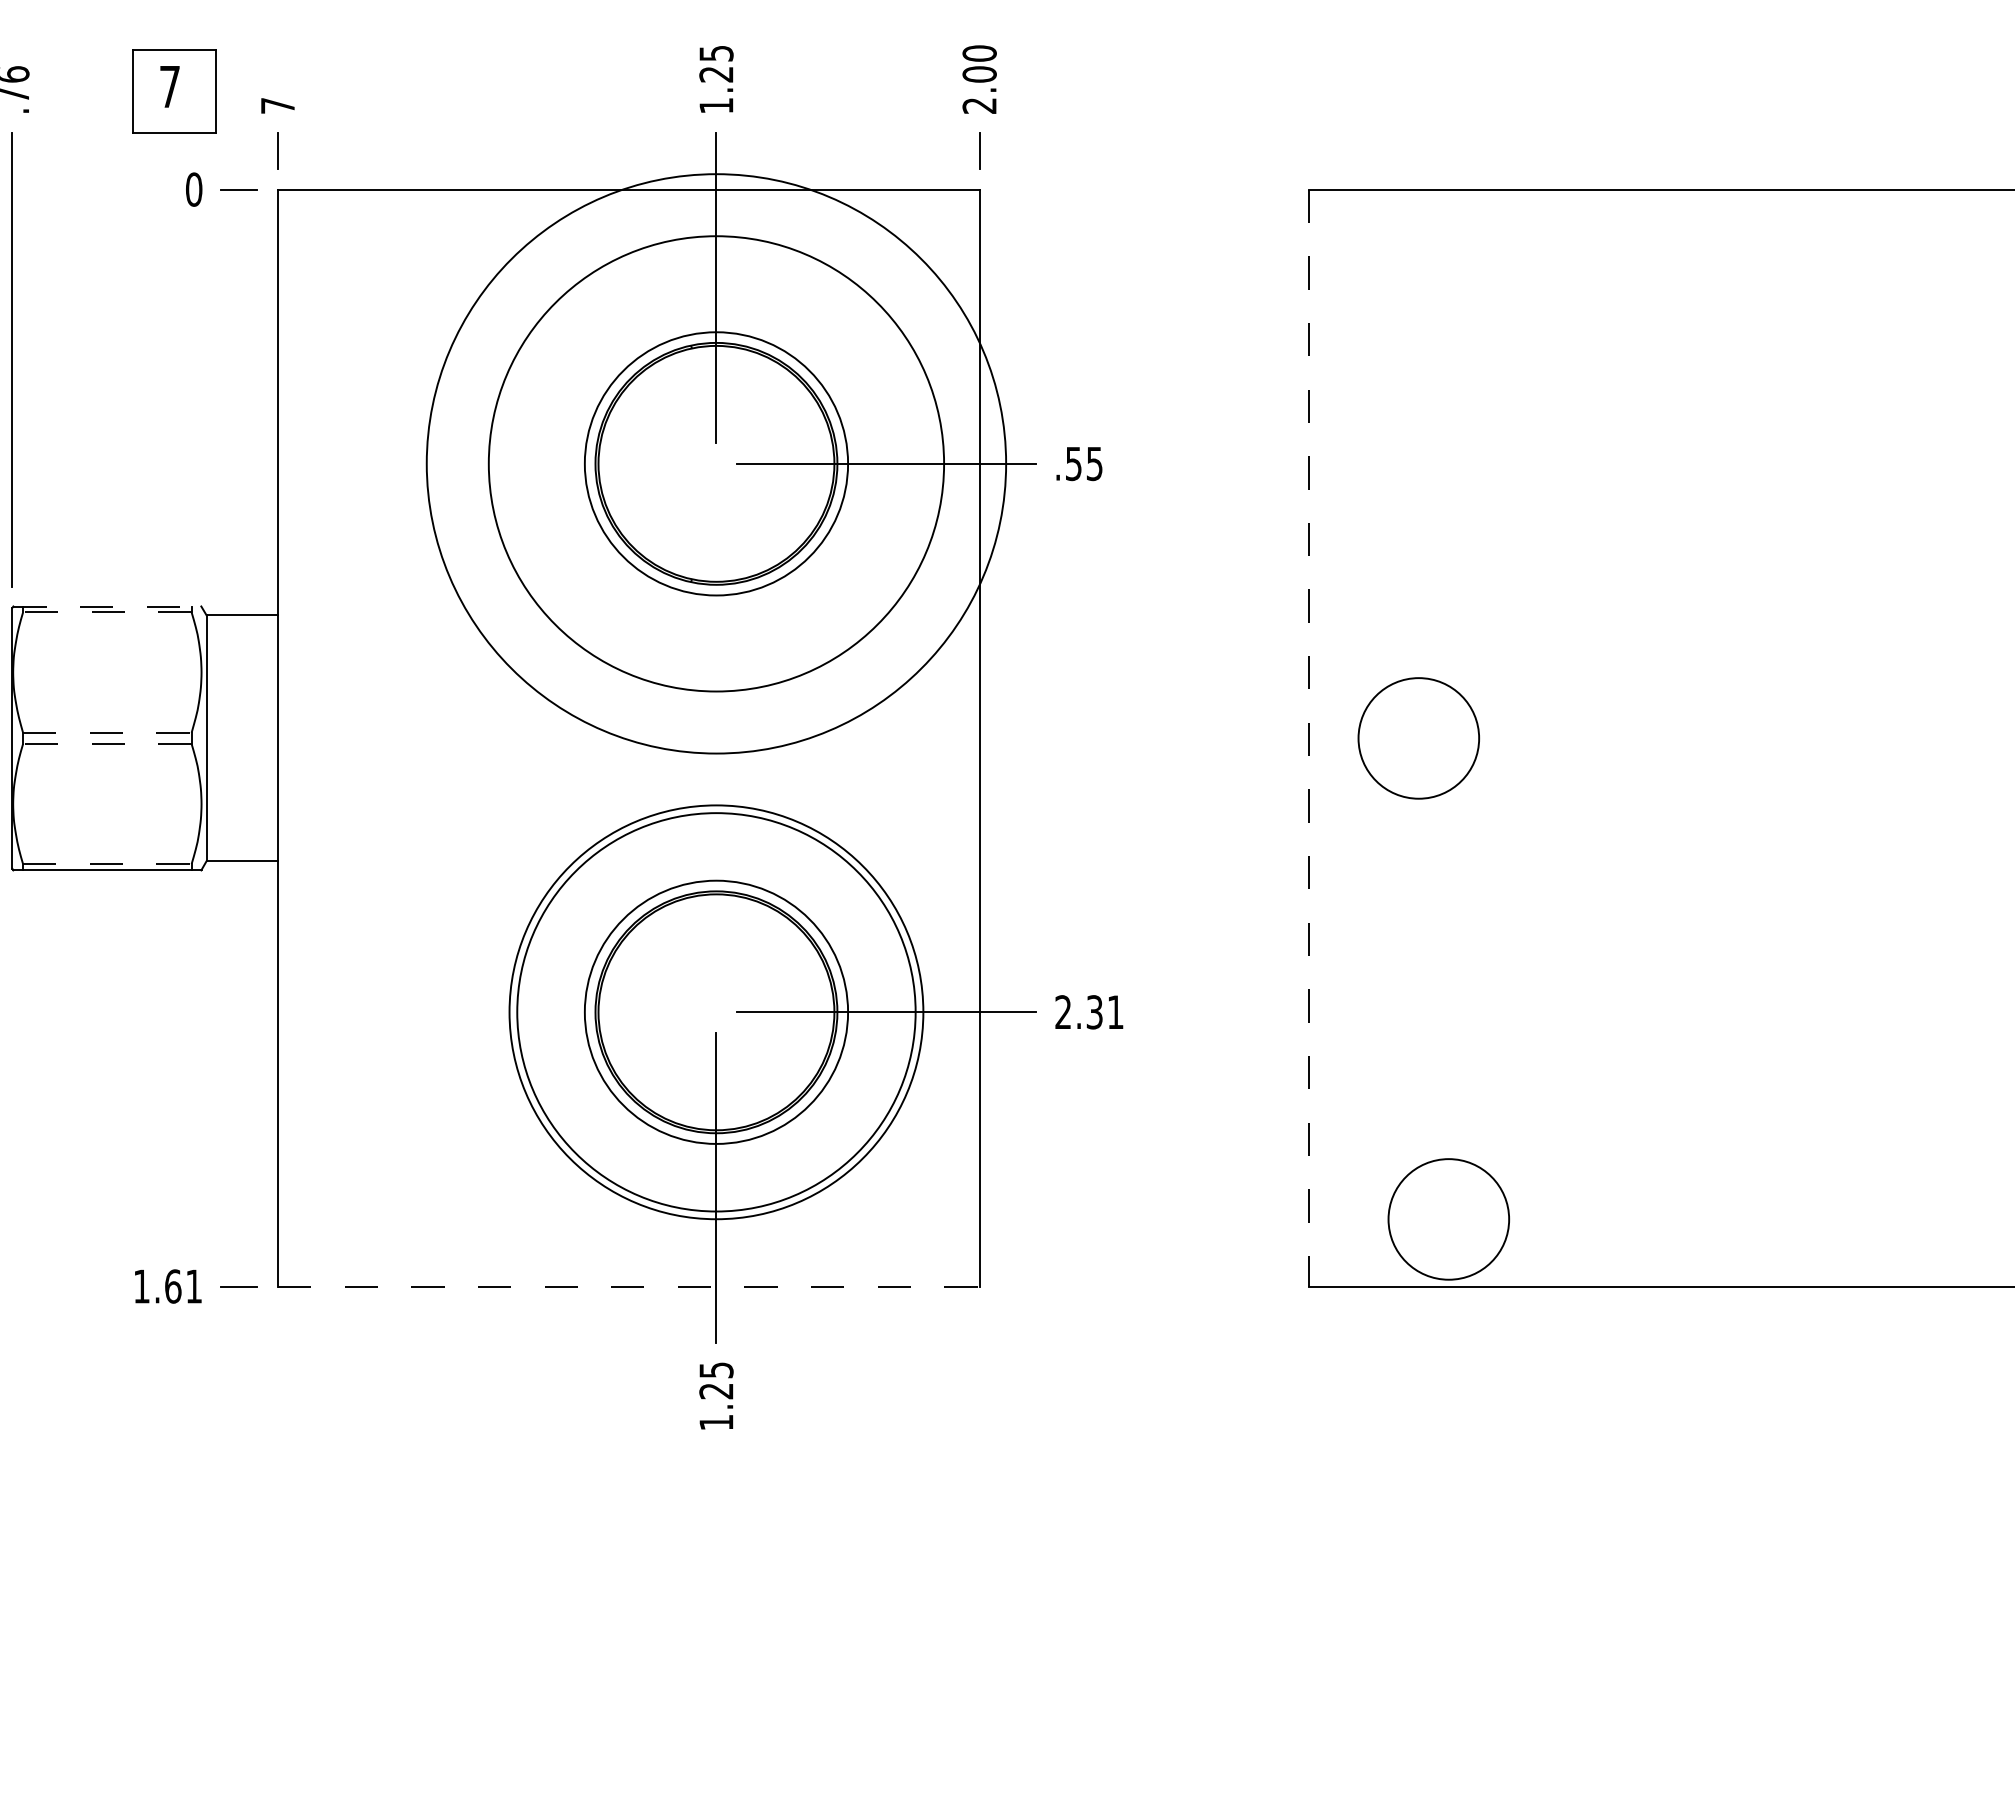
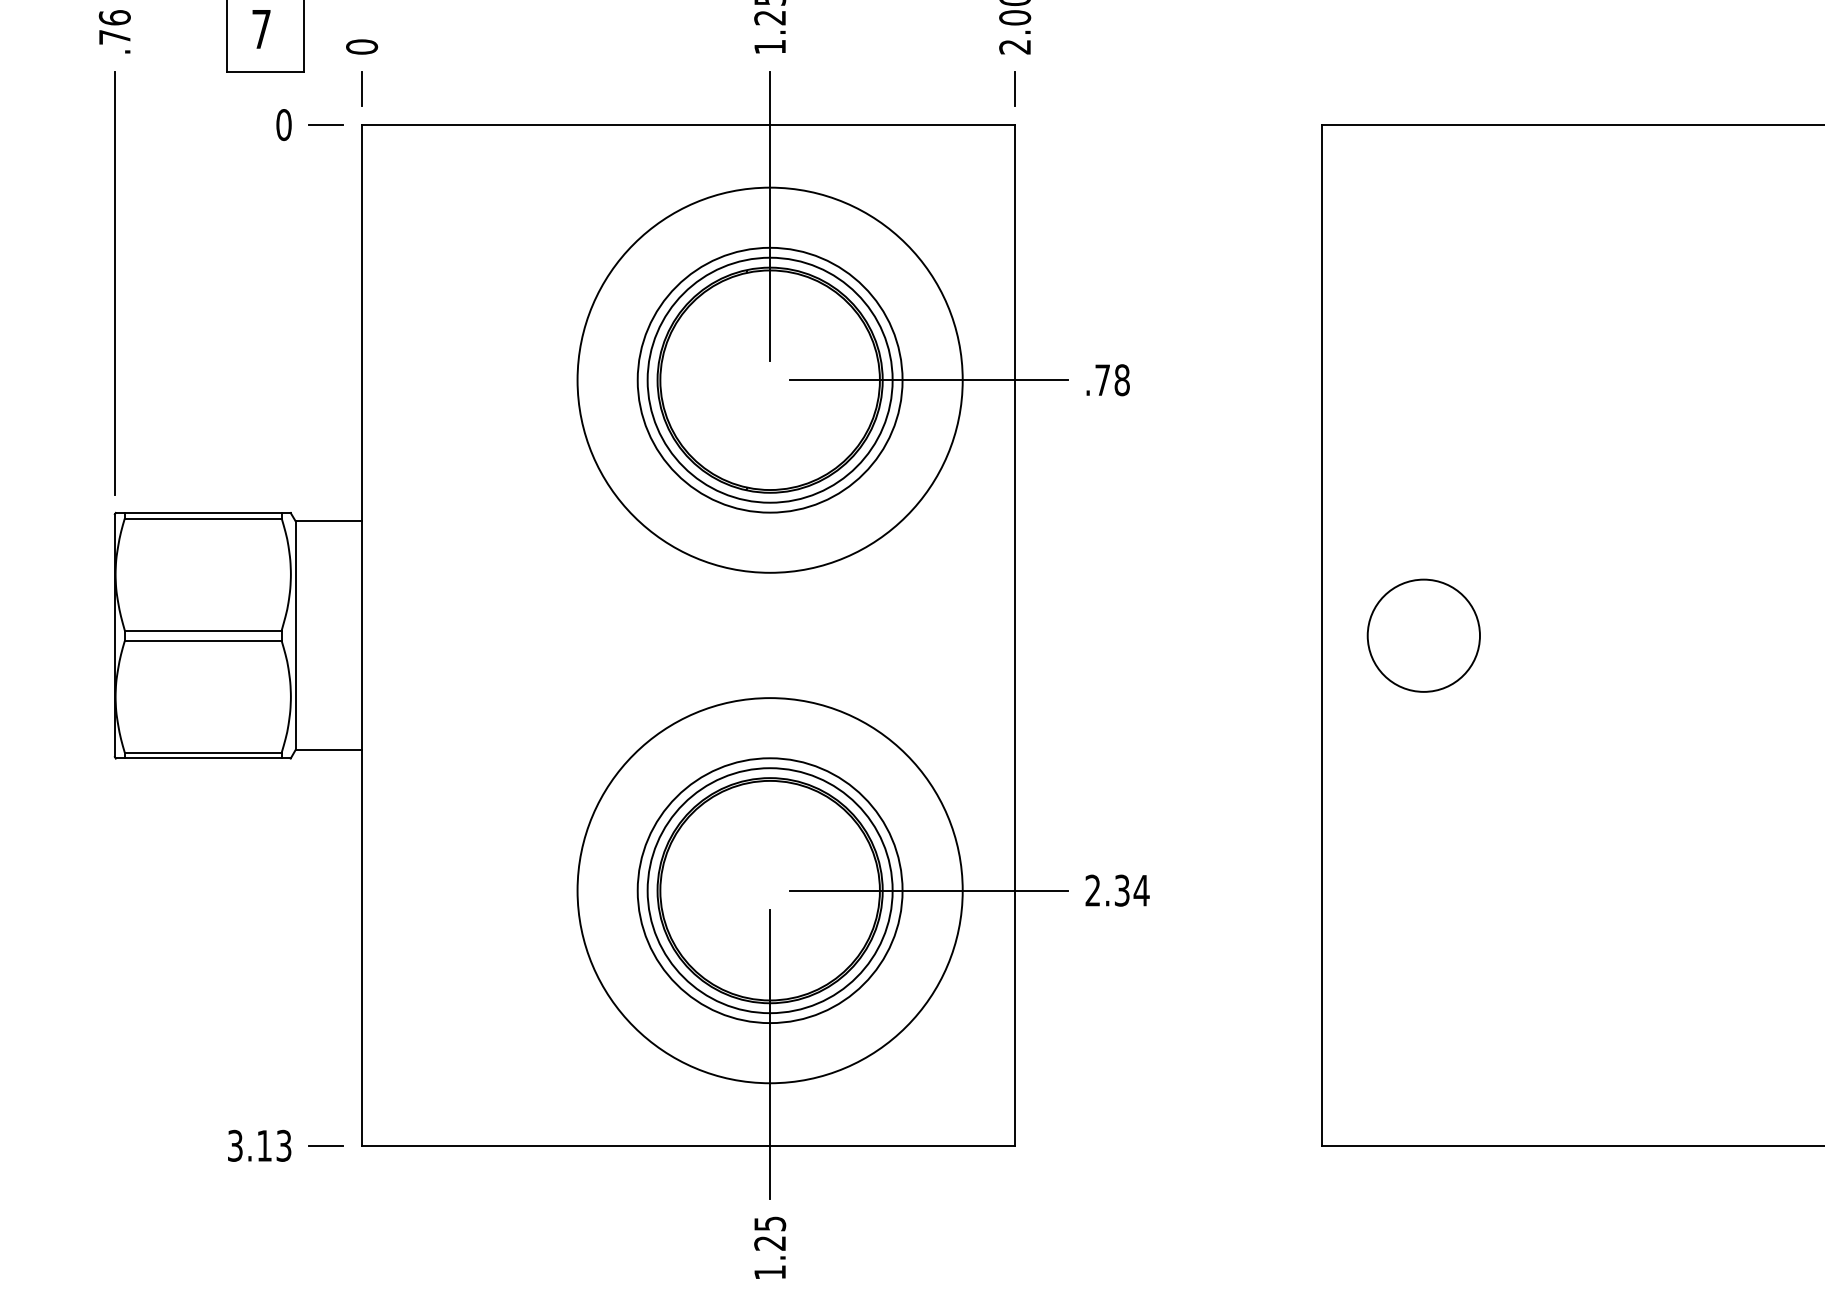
text: (277, 105) -> (361, 46), 7 -> 0
circle: (716, 463) -> (770, 379), size x0.62
circle: (716, 463) -> (770, 379), size x0.71
text: (1084, 463) -> (1112, 379), .55 -> .78
line: (108, 606) -> (204, 512), dashed -> solid
line: (106, 612) -> (202, 518), dashed -> solid
line: (107, 732) -> (203, 630), dashed -> solid
line: (1309, 738) -> (1322, 635), dashed -> solid
line: (106, 744) -> (202, 641), dashed -> solid
line: (107, 864) -> (203, 753), dashed -> solid
text: (1115, 1011) -> (1141, 889), 2.31 -> 2.34
circle: (716, 1012) -> (770, 890), size x0.71
circle: (1448, 1219) -> (1451, 1083), removed
text: (167, 1286) -> (259, 1145), 1.61 -> 3.13
line: (628, 1286) -> (688, 1145), dashed -> solid

